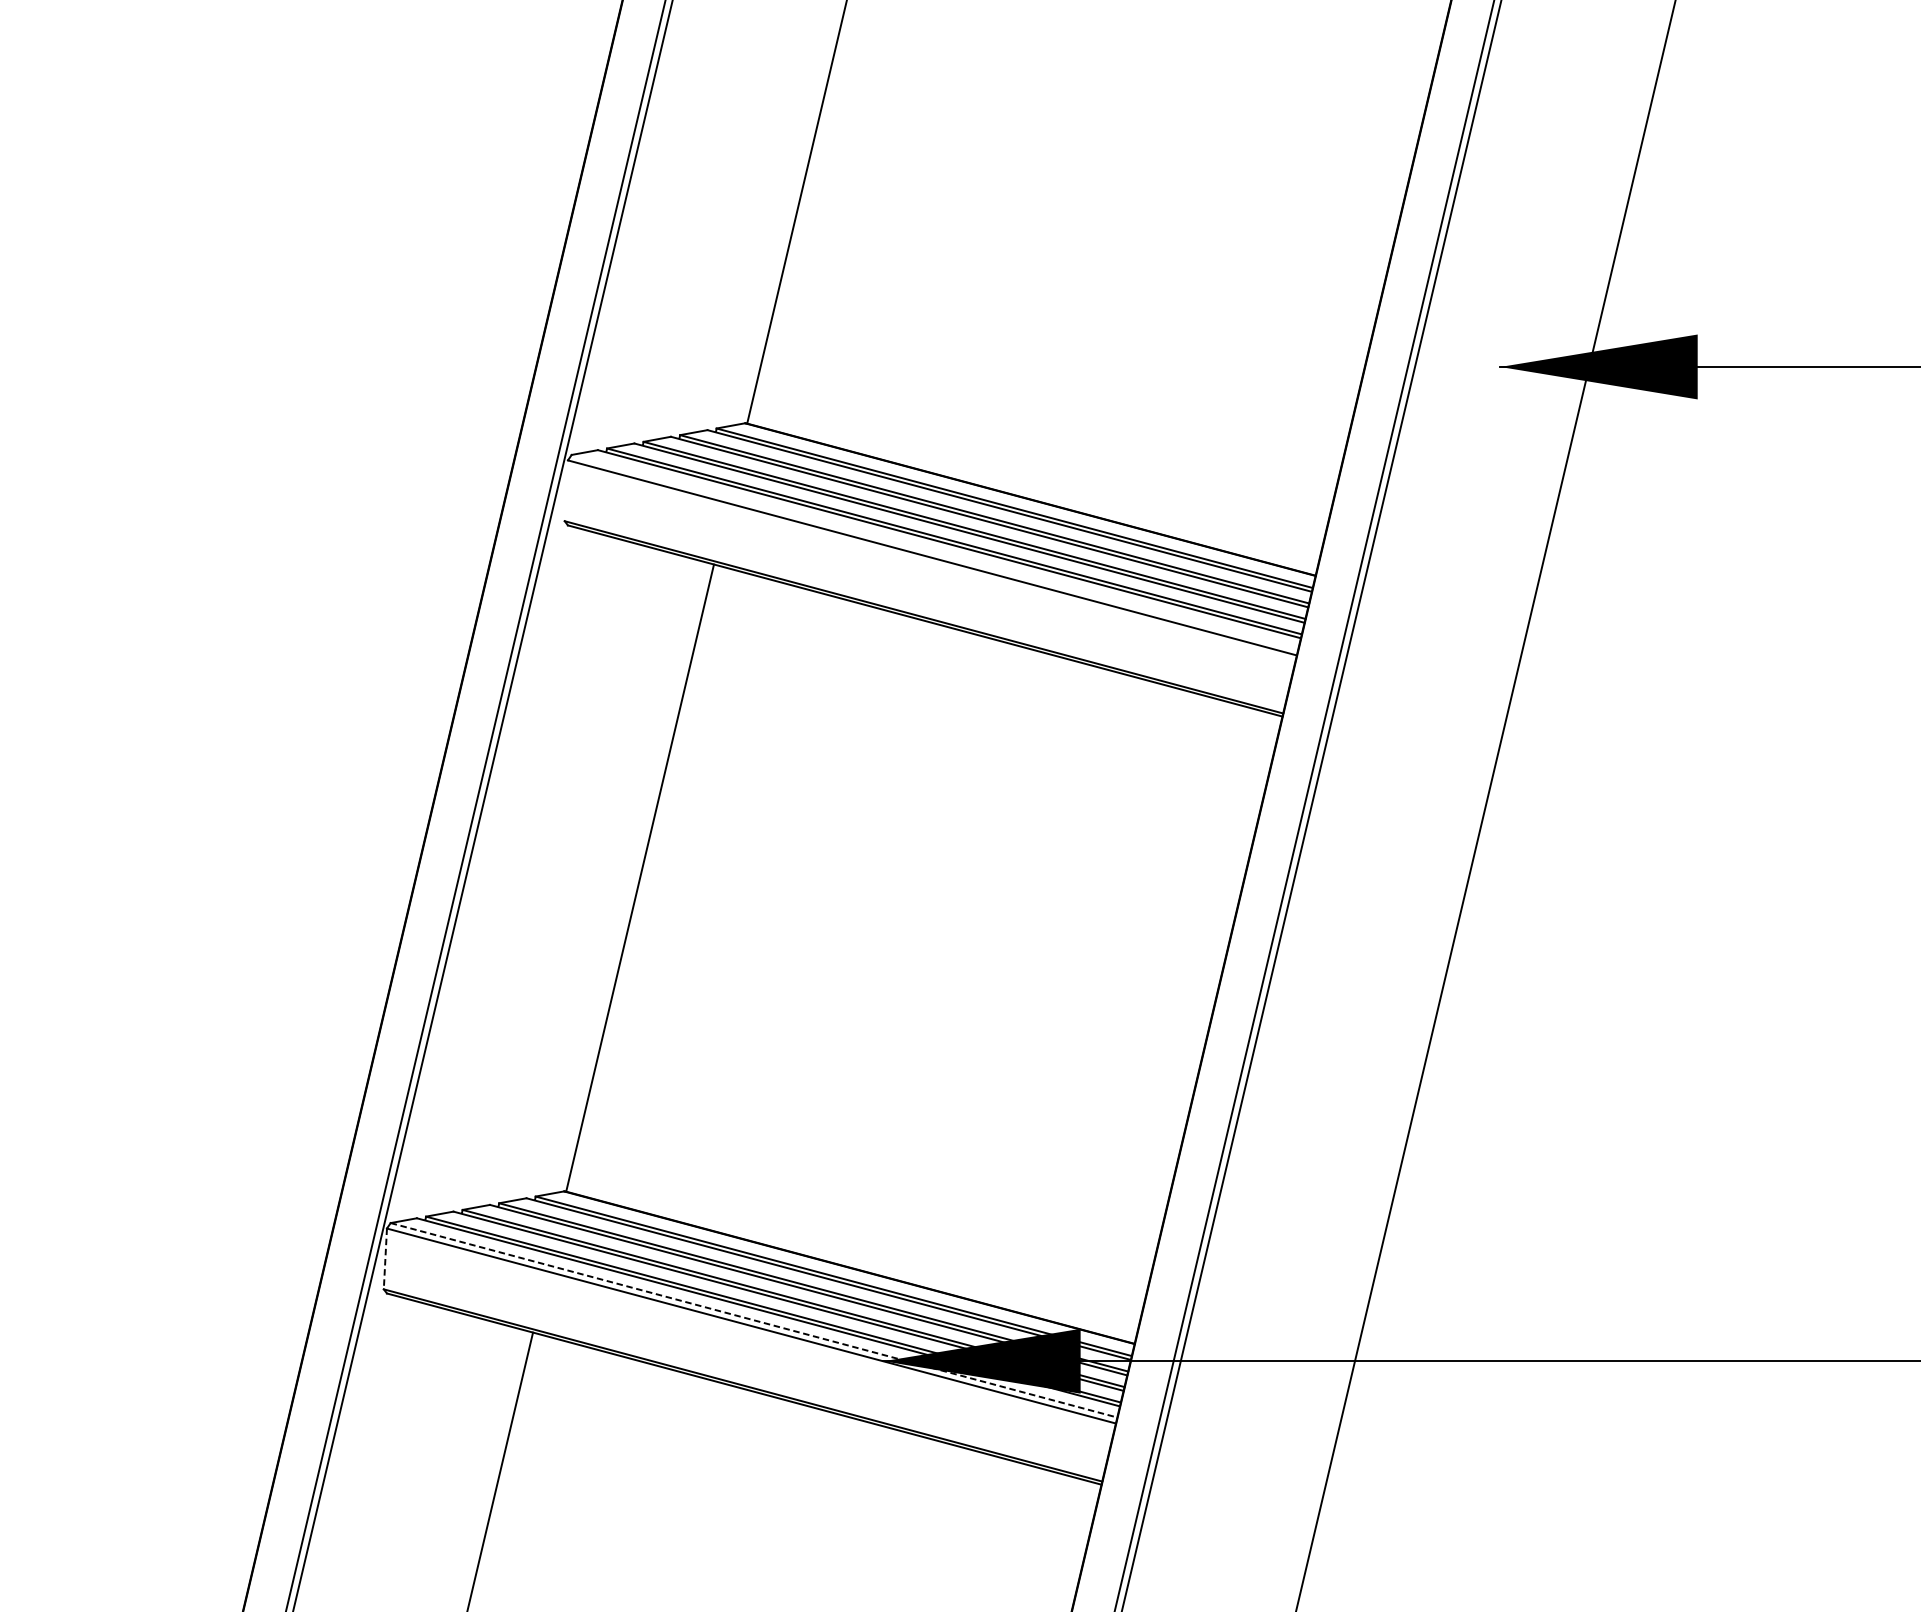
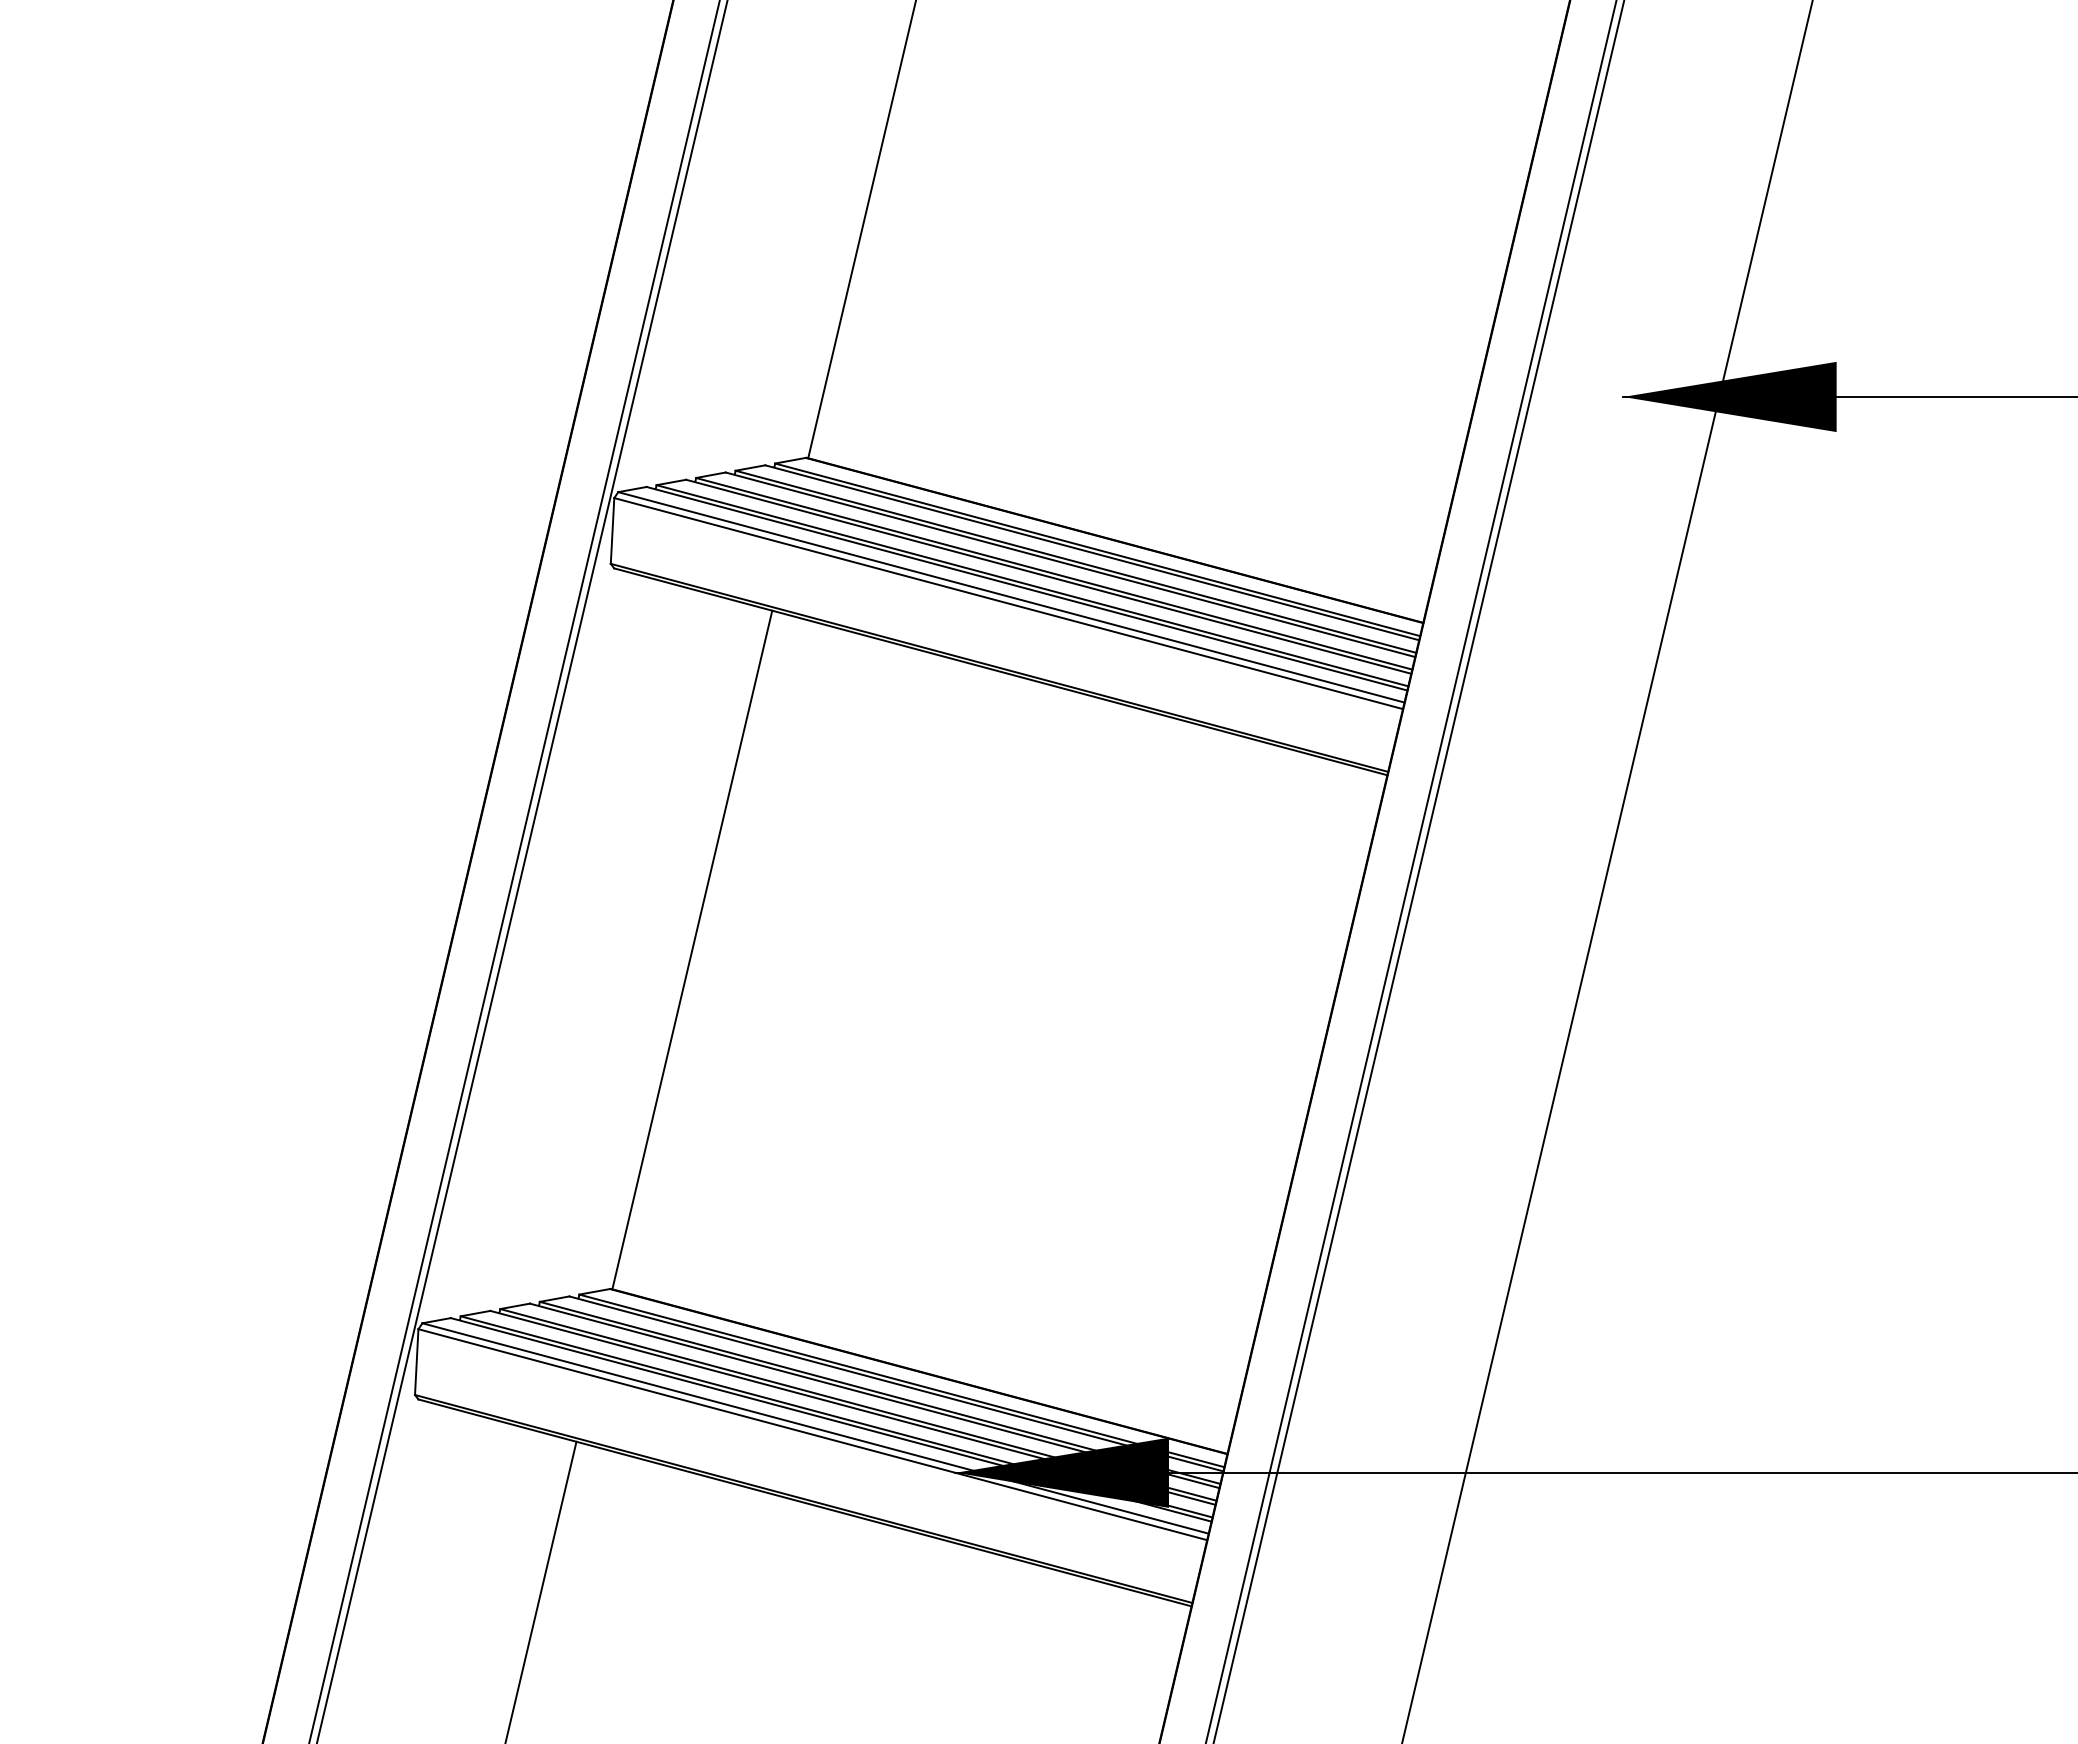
line: (566, 490) -> (612, 530), added
line: (935, 552) -> (1011, 597), added
line: (385, 1259) -> (416, 1362), dashed -> solid
line: (753, 1320) -> (815, 1428), dashed -> solid

